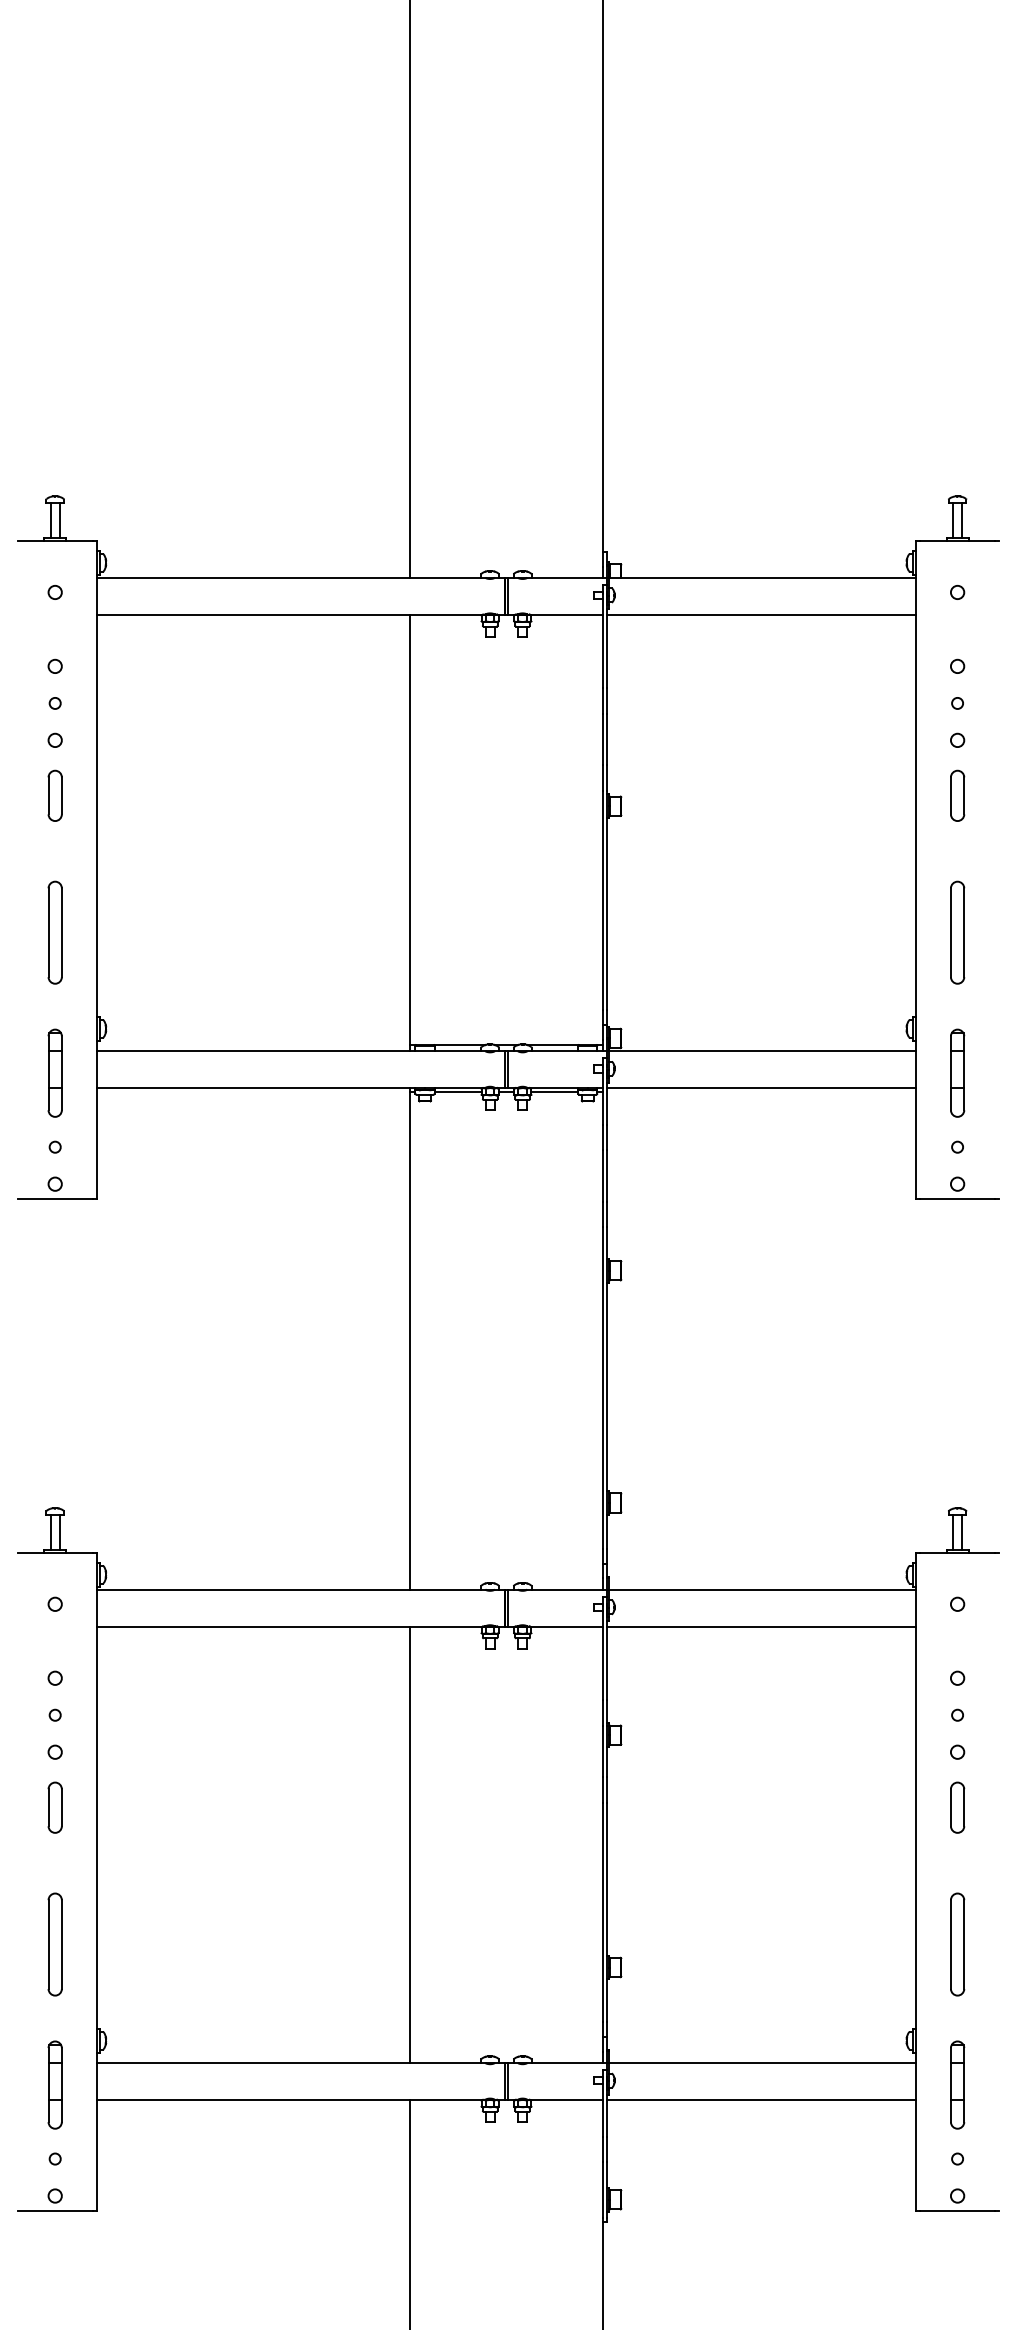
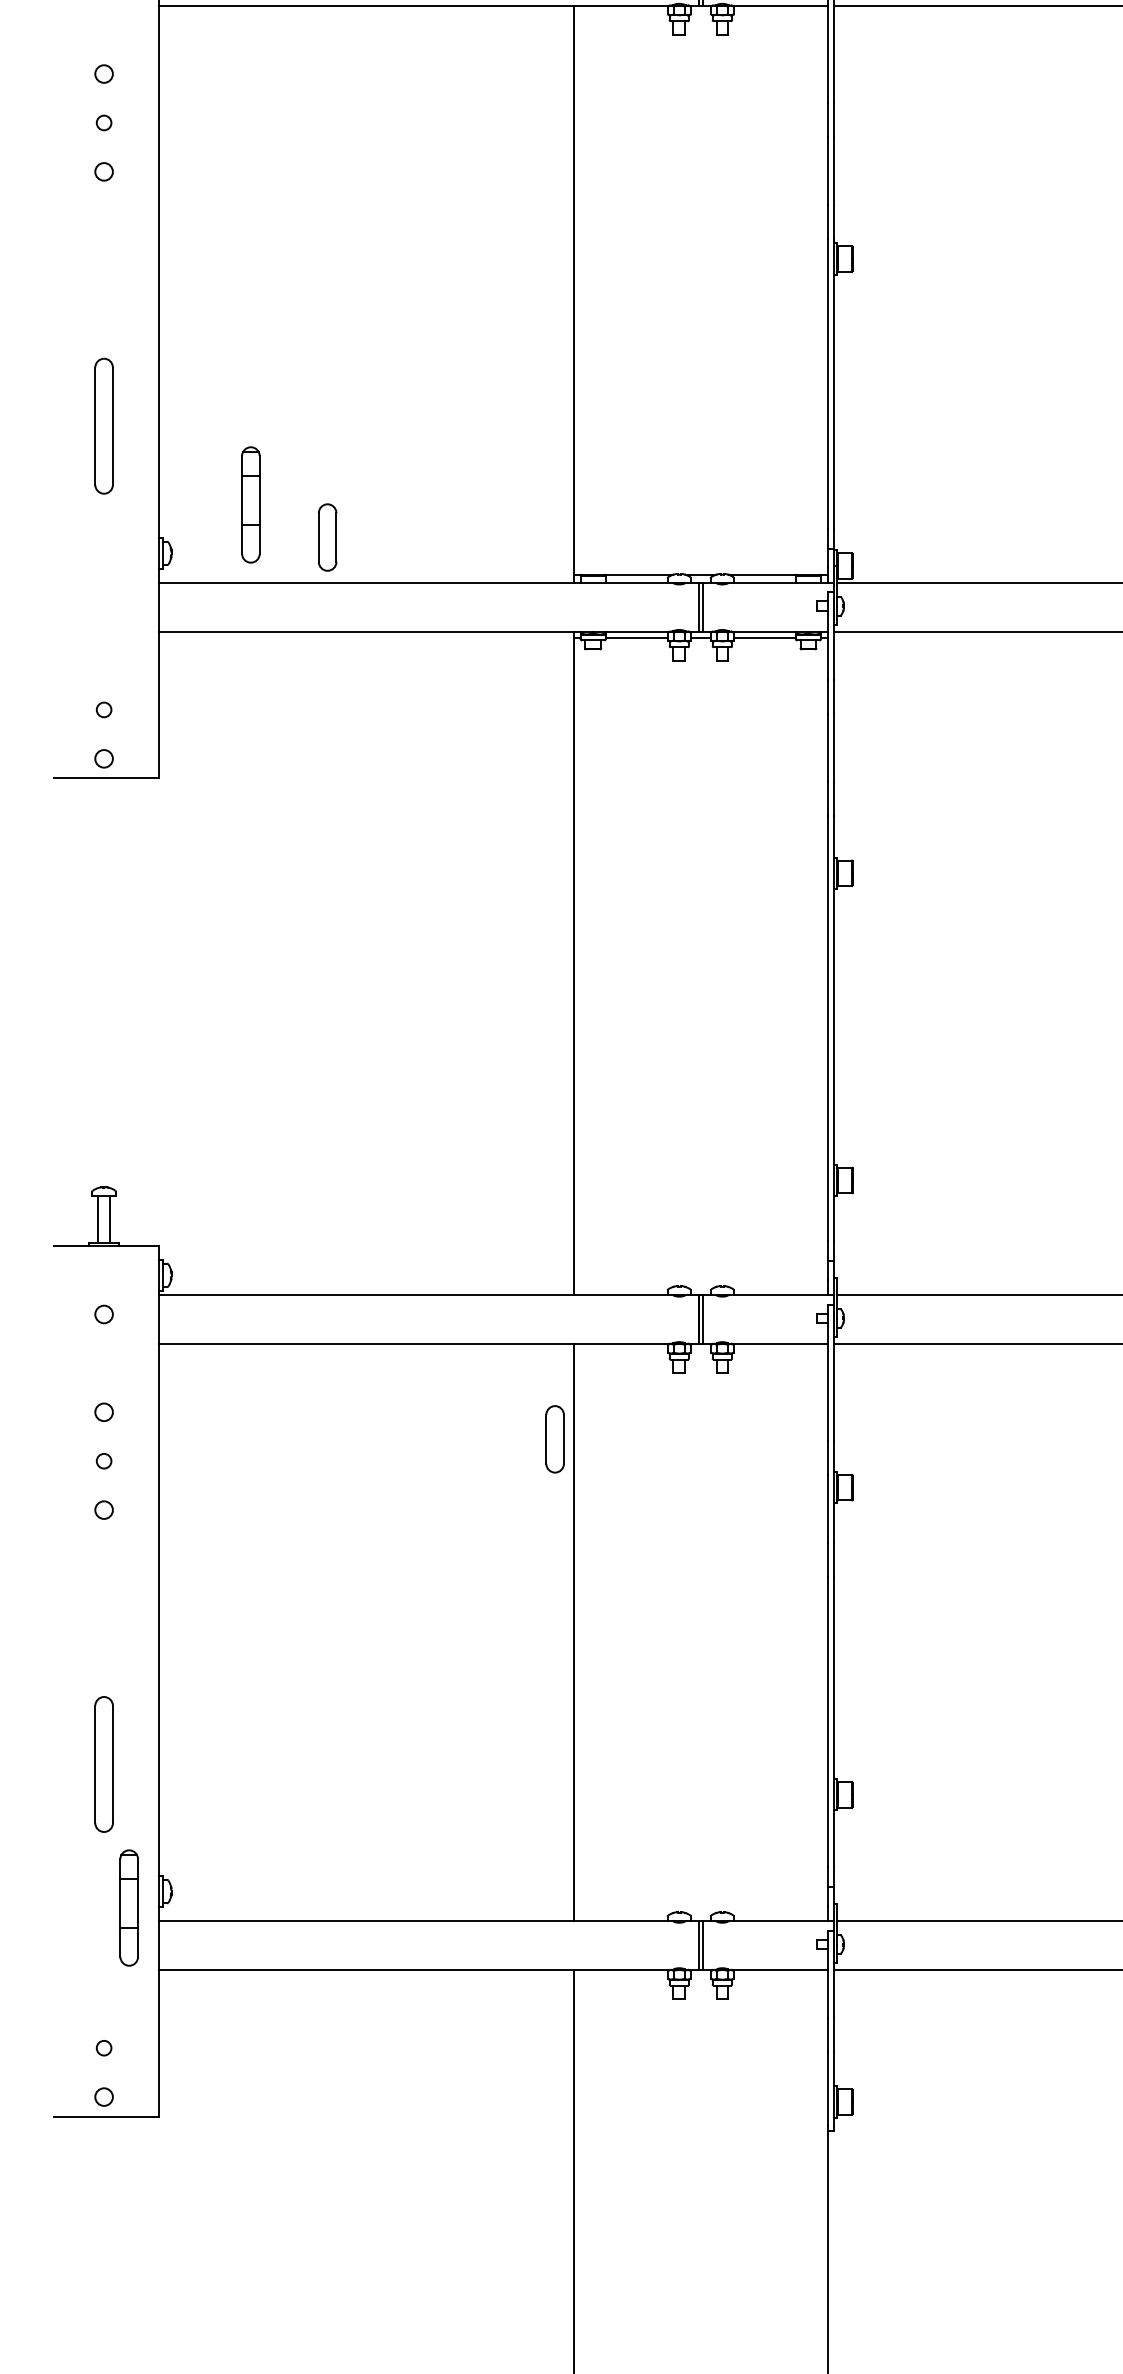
part: (54, 795) -> (326, 537), moved
part: (54, 1072) -> (249, 503), moved
part: (54, 1807) -> (554, 1439), moved
part: (54, 2084) -> (128, 1907), moved

